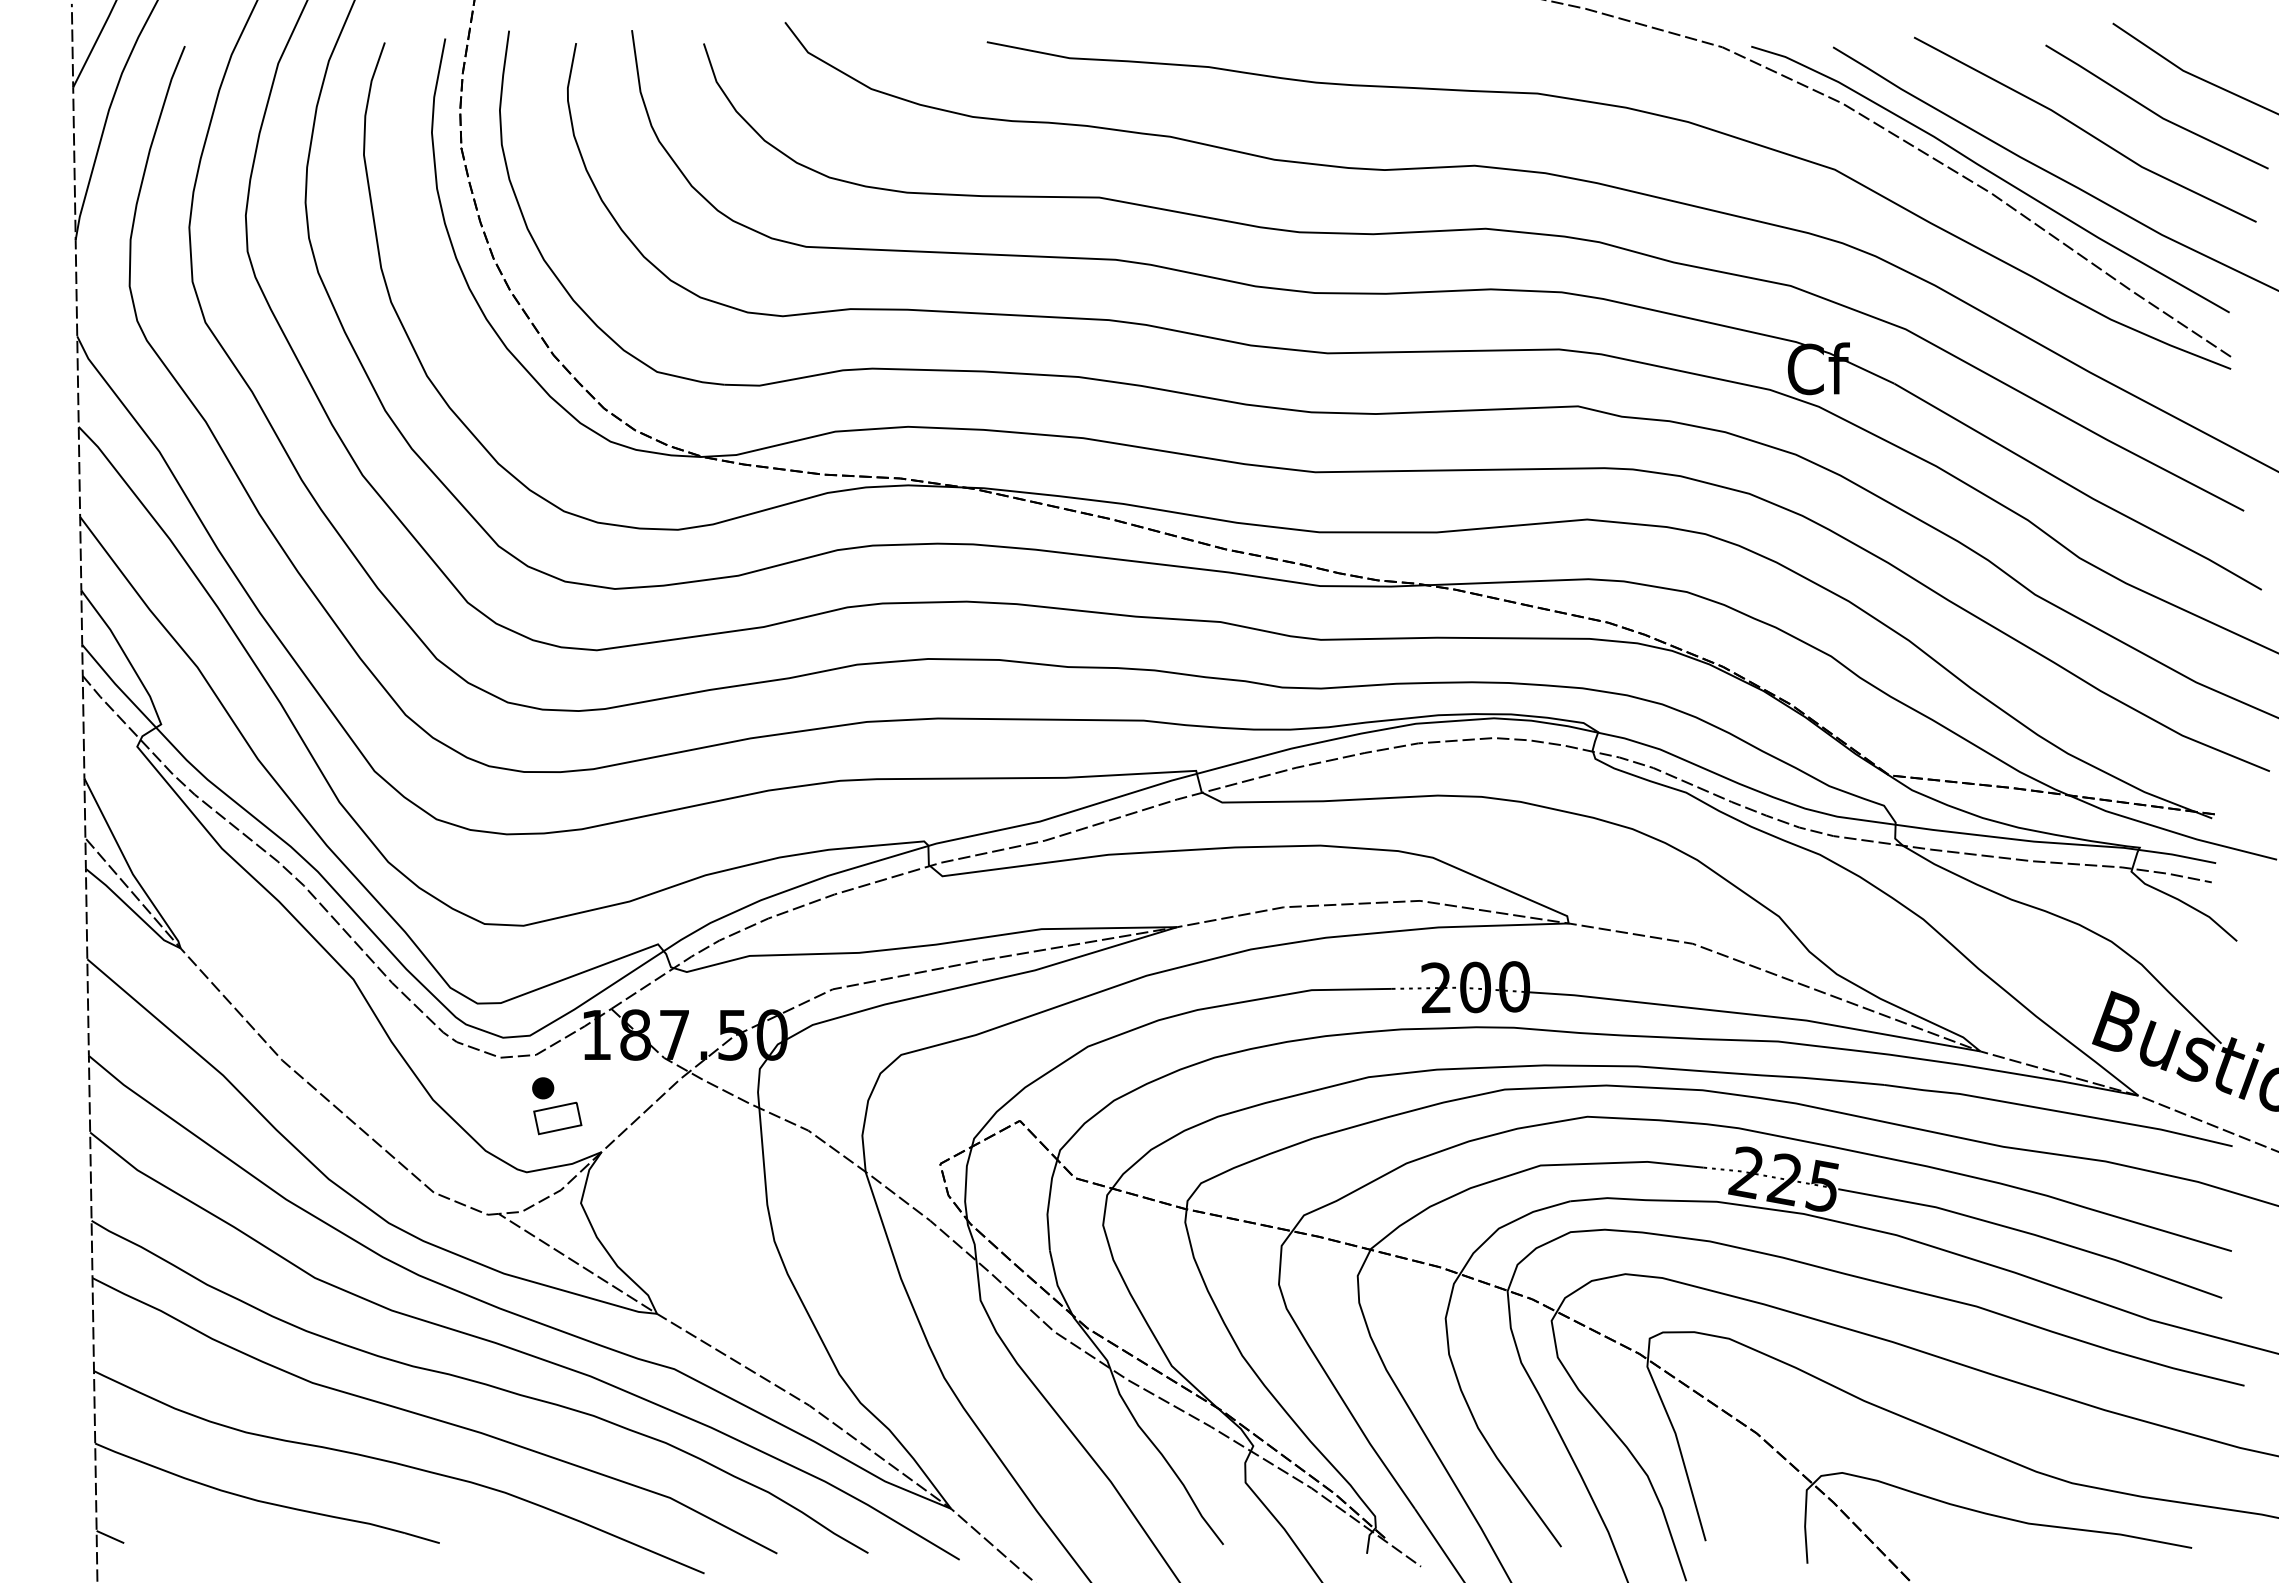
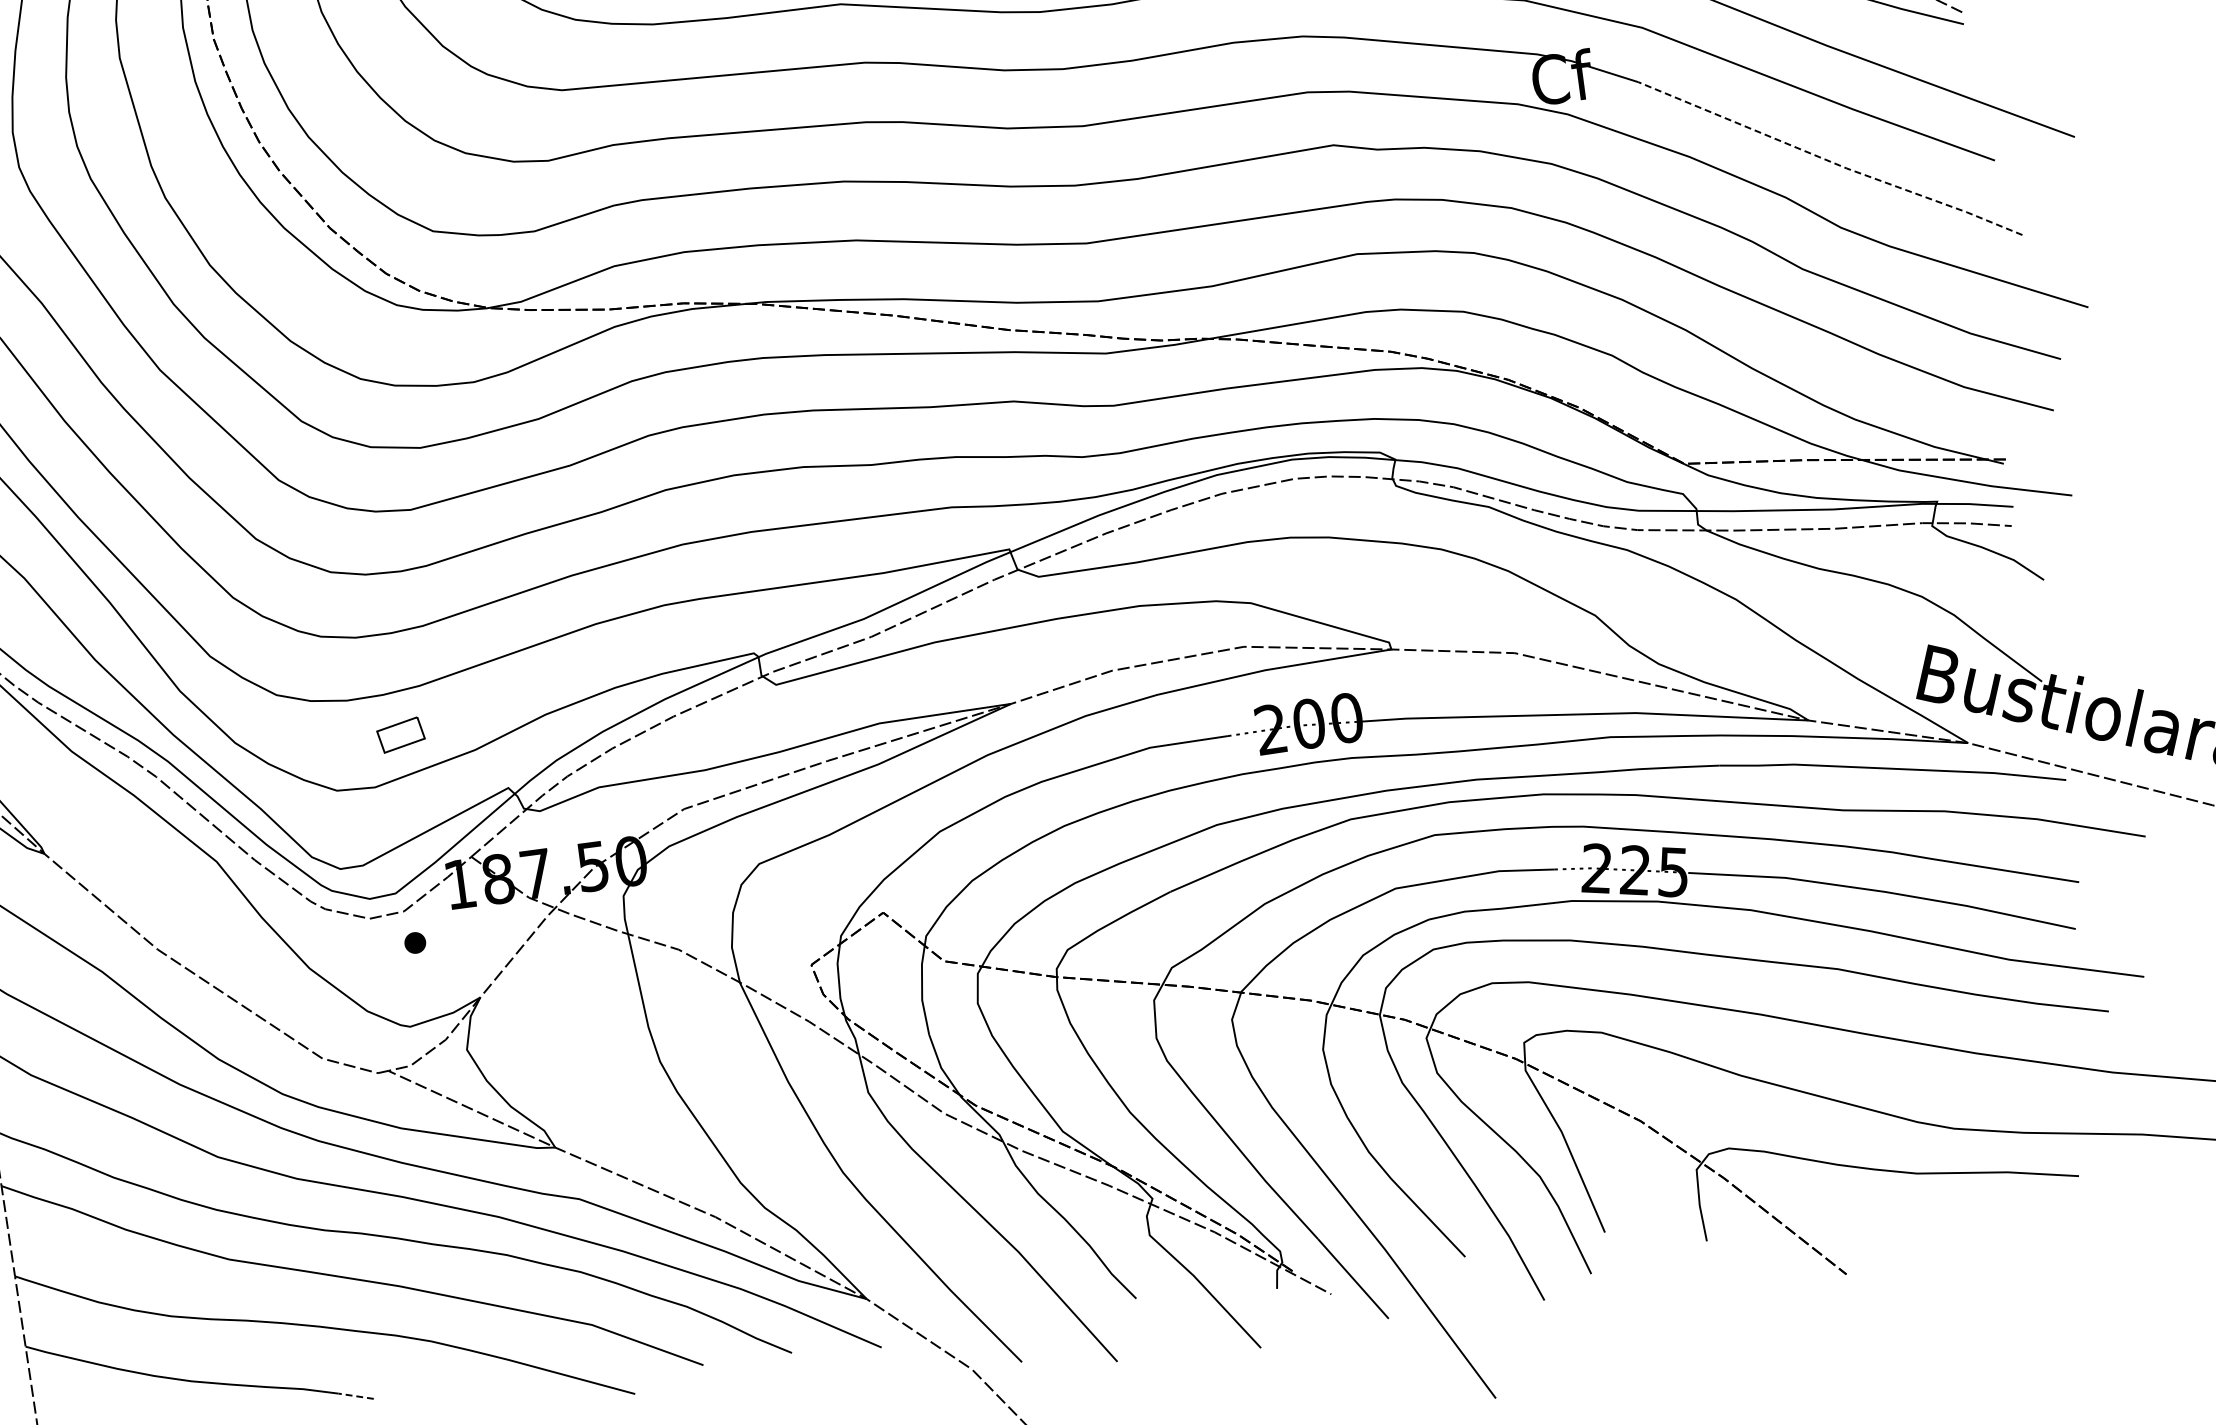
line: (2077, 489) -> (1830, 161), solid -> dashed
part: (557, 1118) -> (400, 735), moved
line: (421, 1538) -> (355, 1396), solid -> dashed

